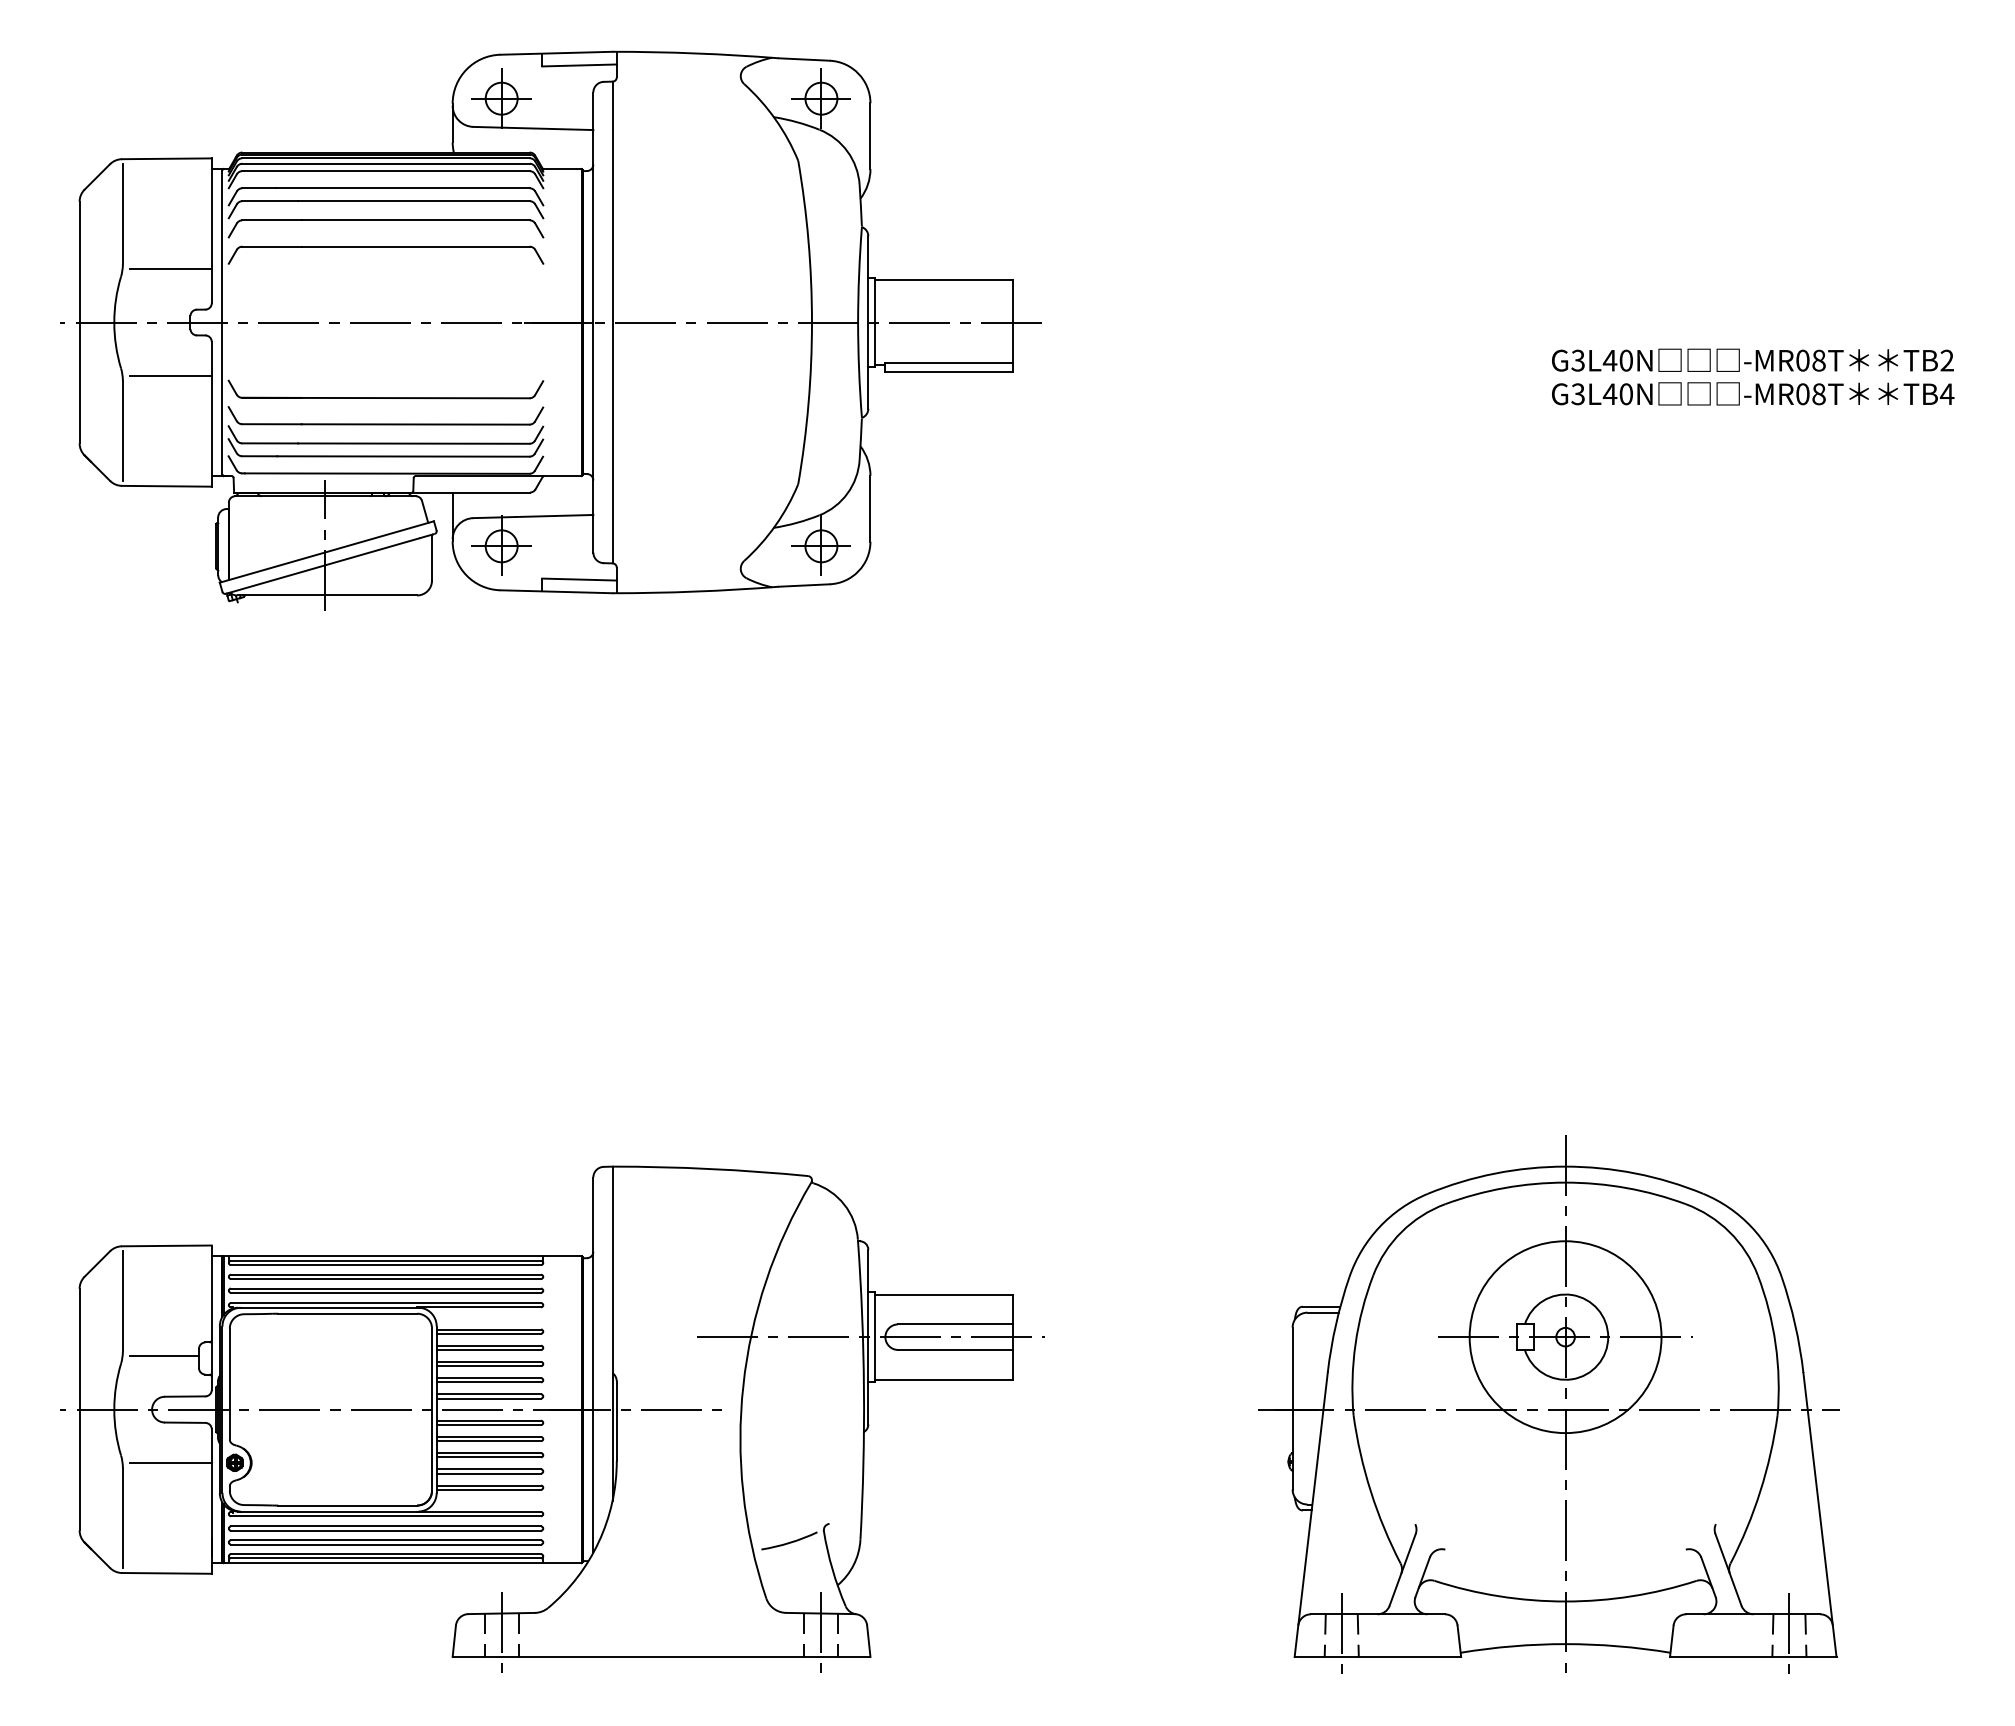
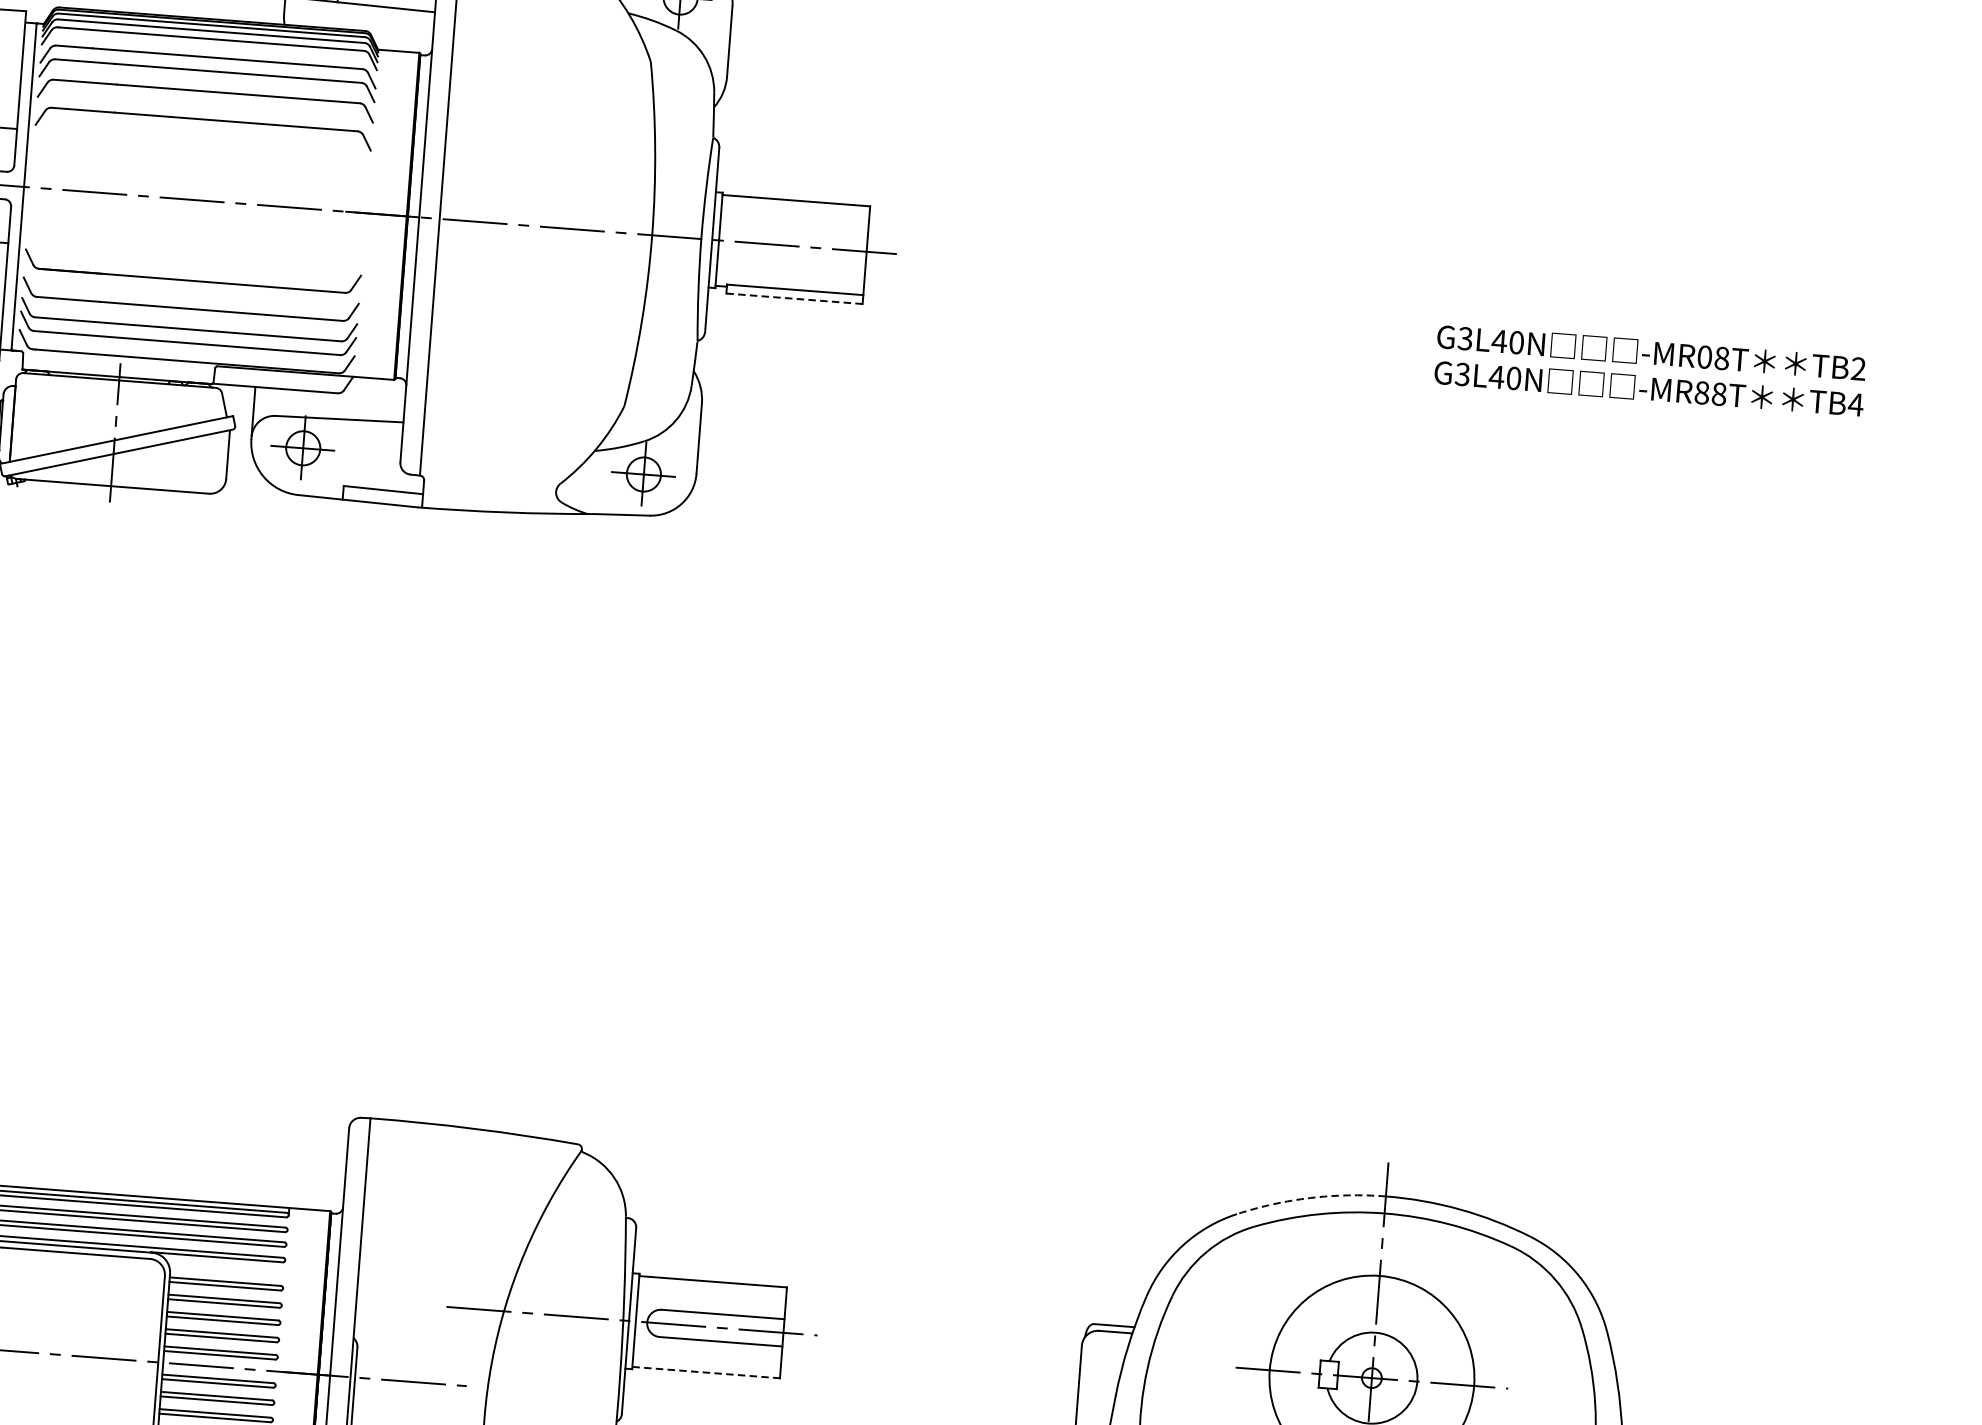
line: (949, 371) -> (794, 298), solid -> dashed
text: (1802, 393) -> (1701, 392), -MR08T -> -MR88T
arc: (1495, 1173) -> (1310, 1197), solid -> dashed
line: (944, 1379) -> (706, 1372), solid -> dashed

